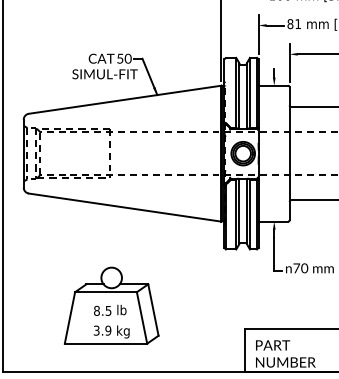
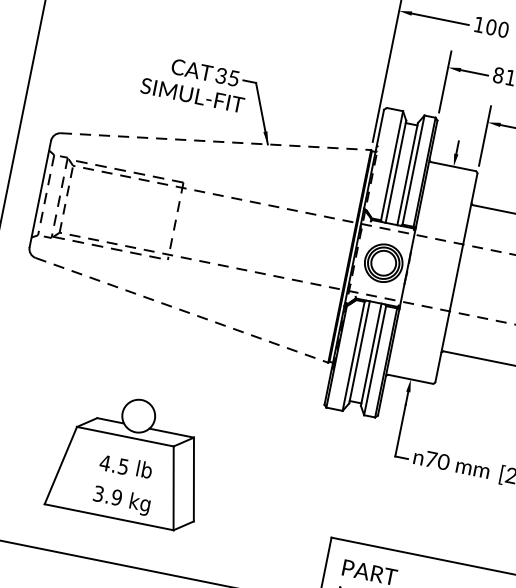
text: (124, 58) -> (228, 76), 50 -> 35
line: (125, 99) -> (216, 141), solid -> dashed
line: (125, 207) -> (182, 310), solid -> dashed
text: (96, 310) -> (104, 462), 8.5 -> 4.5

